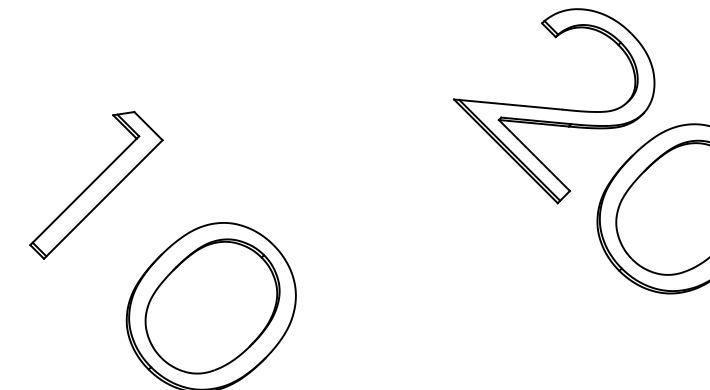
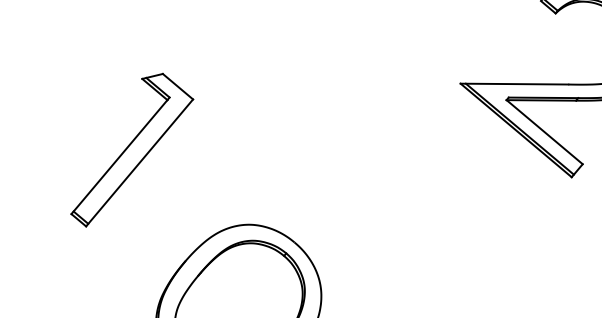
part: (96, 185) -> (131, 149), moved

